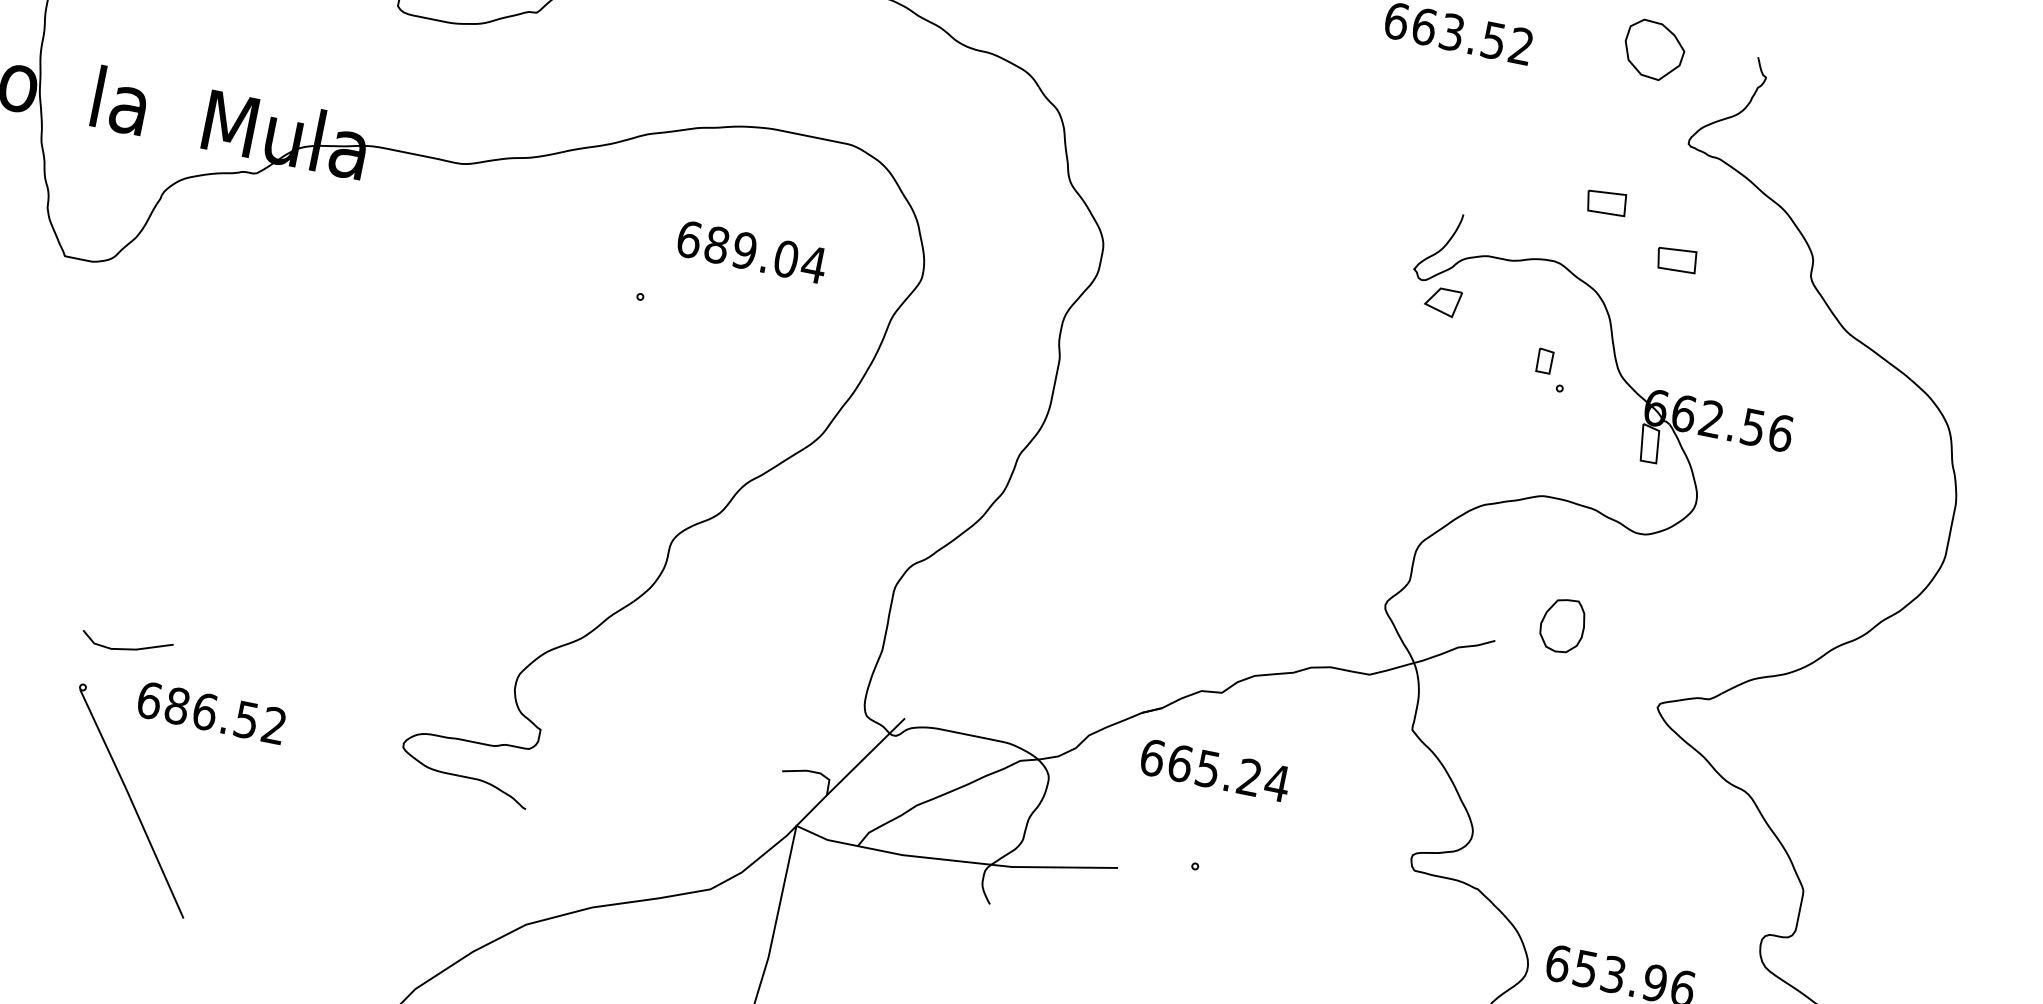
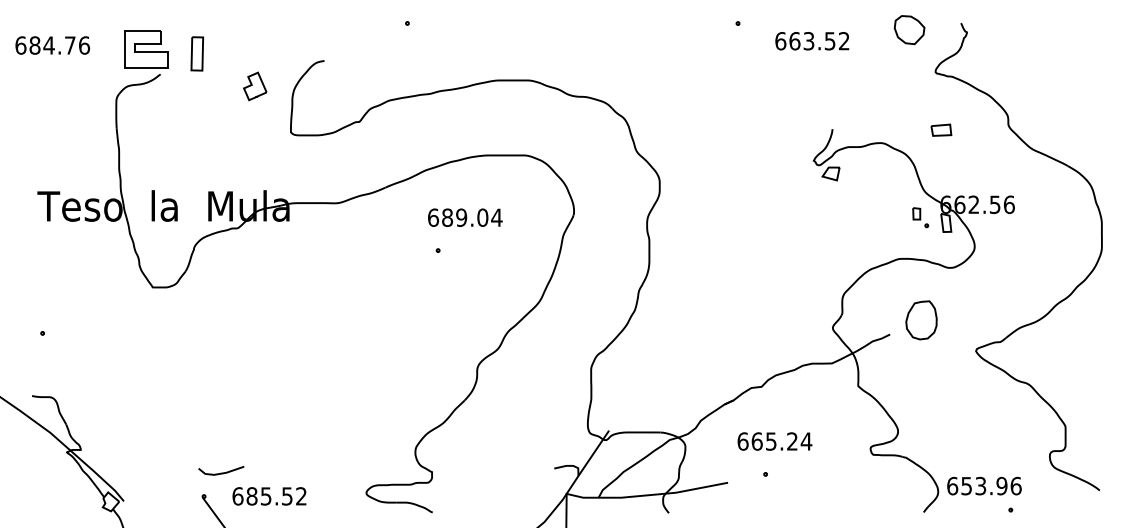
part: (1607, 201) -> (901, 108), removed
text: (752, 251) -> (465, 217), moved
part: (1550, 369) -> (920, 217), moved
part: (1562, 625) -> (921, 320), size x1.43
text: (203, 711) -> (265, 496), 686.52 -> 685.52
text: (1214, 770) -> (774, 441), moved

